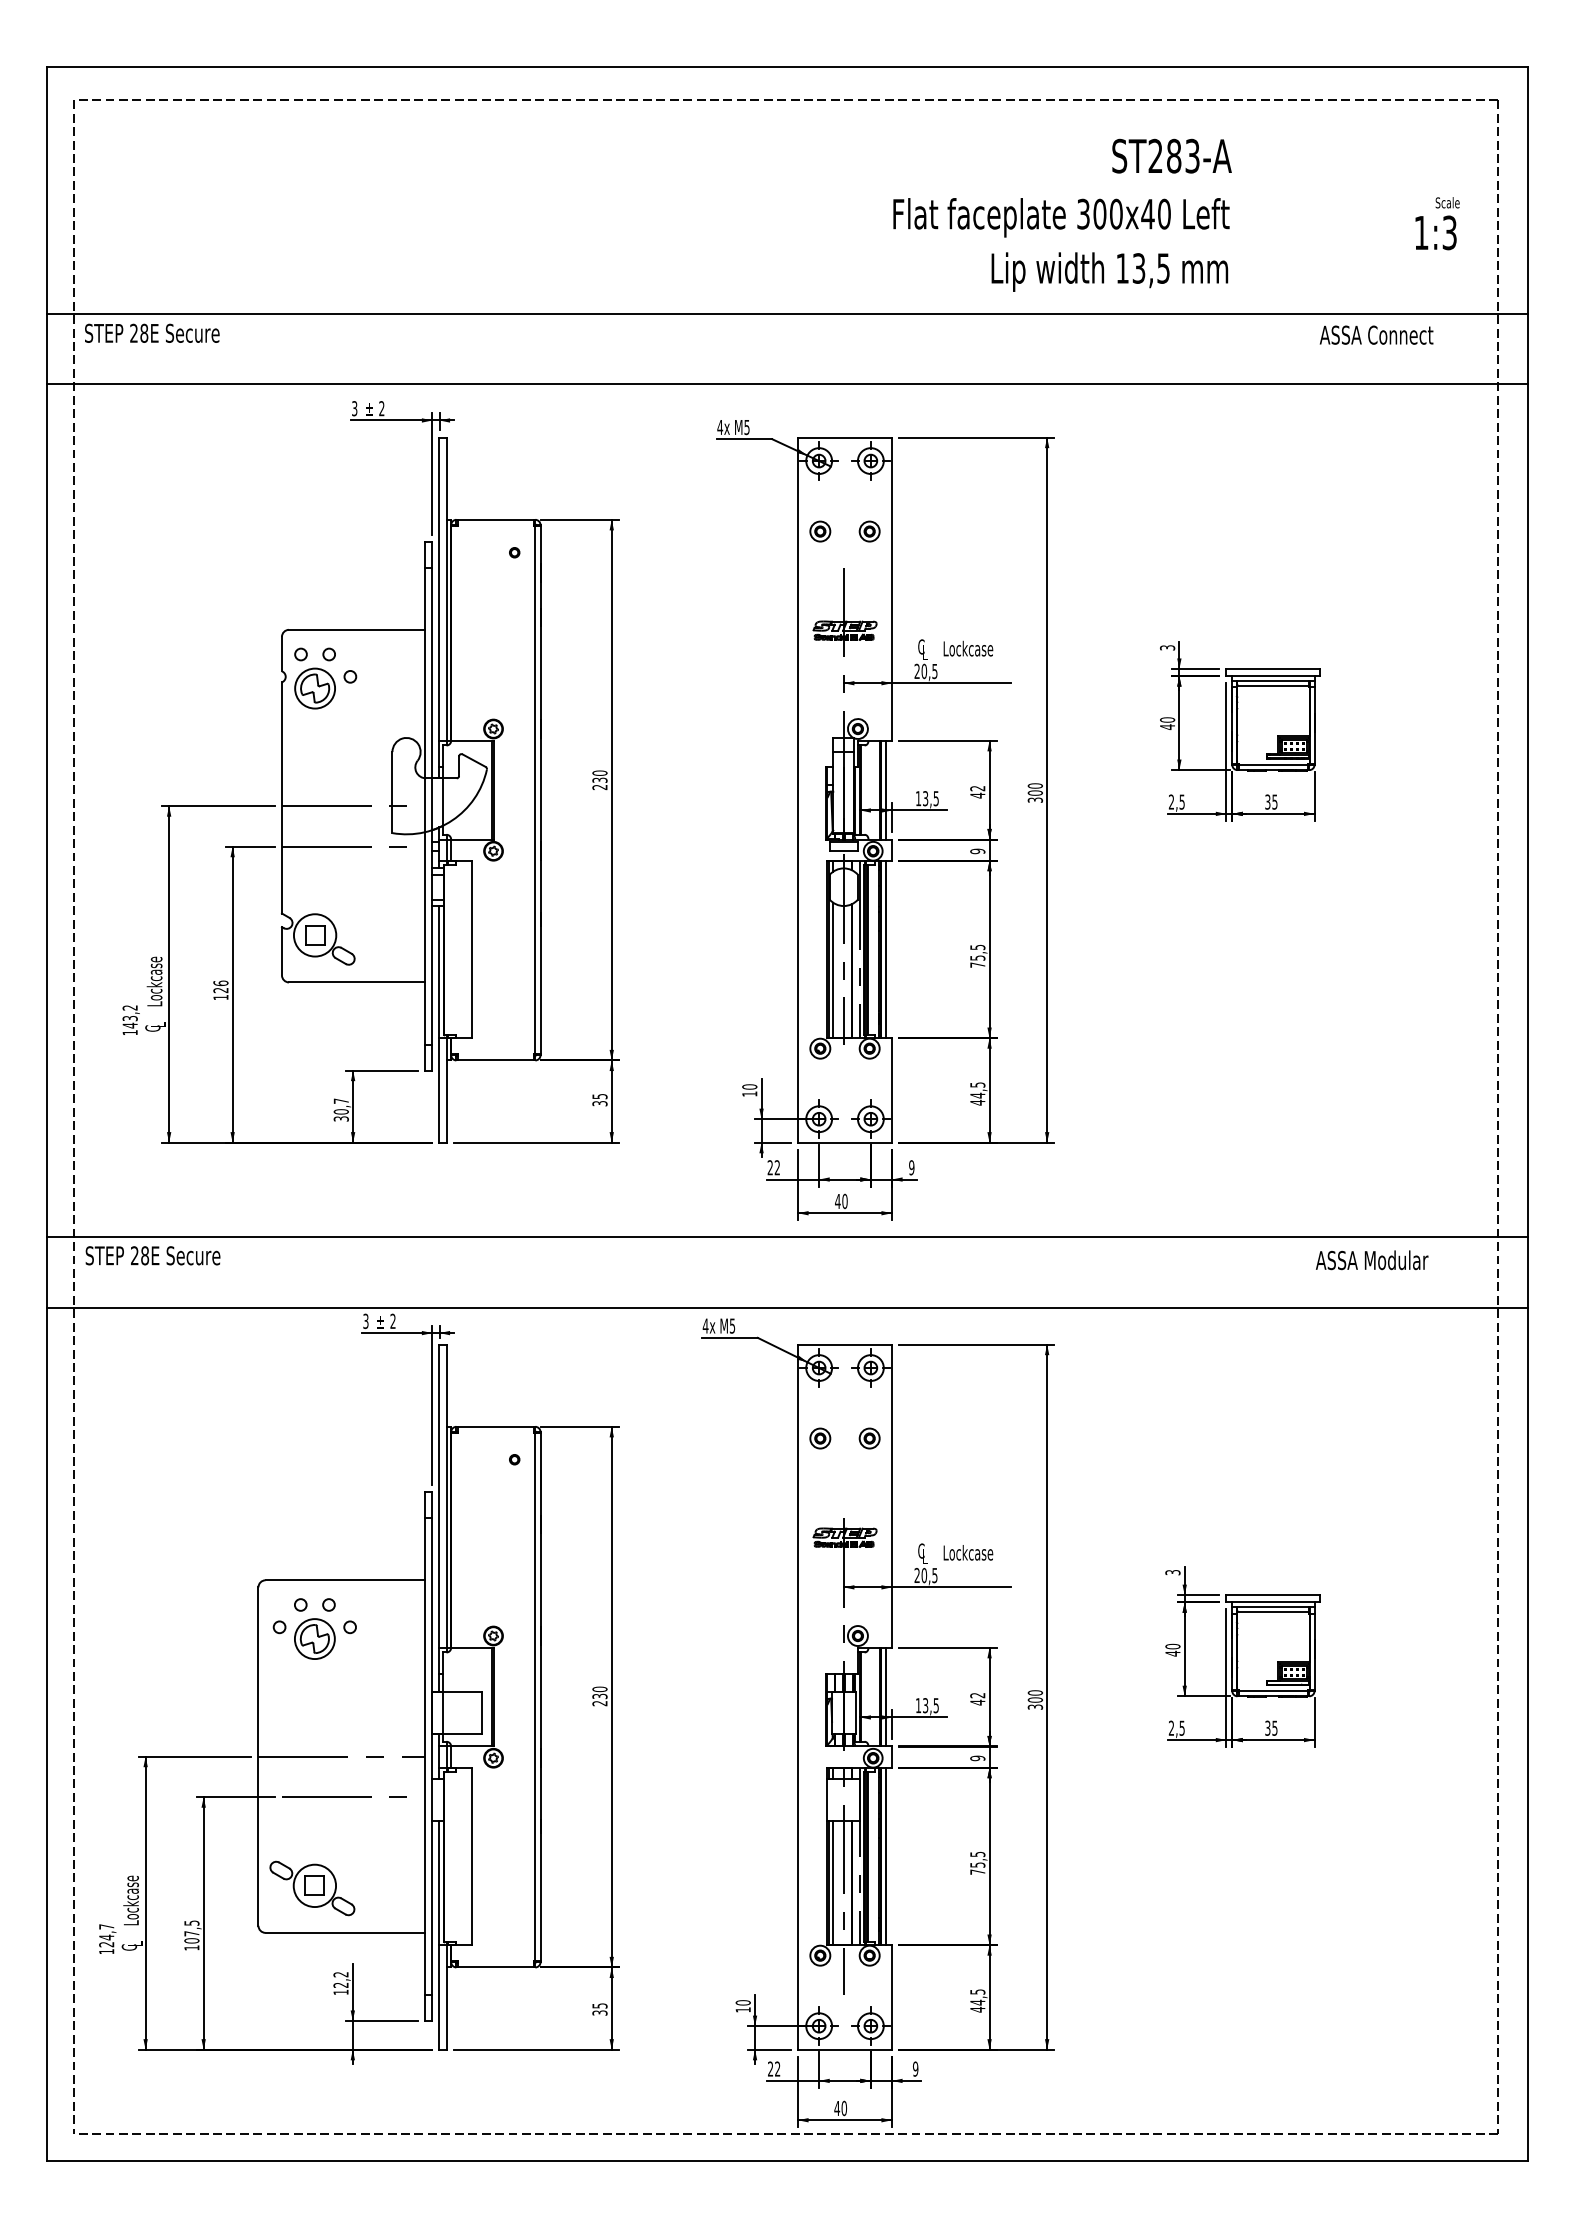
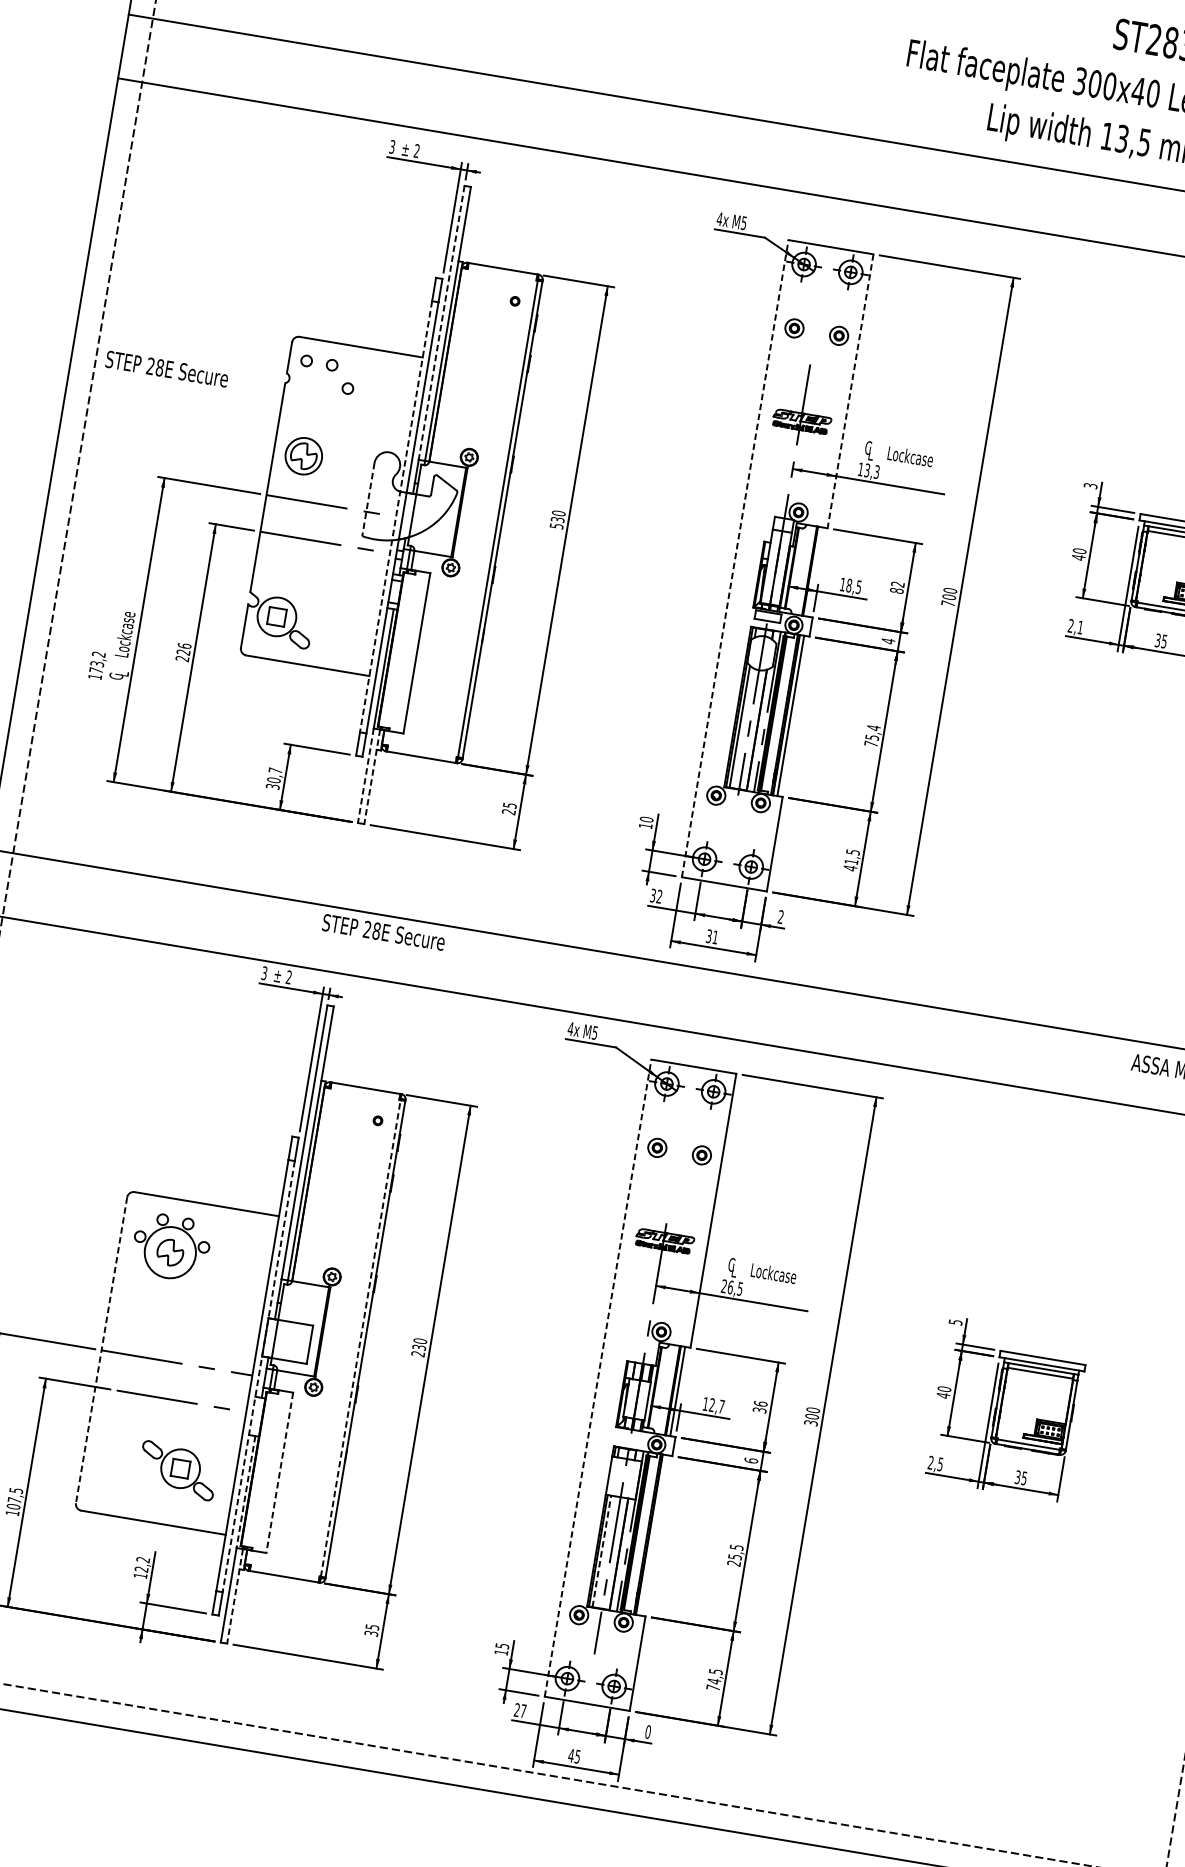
text: (152, 332) -> (167, 368), moved
line: (439, 589) -> (441, 323), solid -> dashed
line: (892, 589) -> (850, 391), solid -> dashed
text: (925, 671) -> (868, 470), 20,5 -> 13,3
part: (314, 688) -> (303, 456), moved
text: (599, 786) -> (556, 525), 230 -> 530
line: (886, 789) -> (815, 571), removed
line: (798, 790) -> (735, 559), solid -> dashed
line: (392, 792) -> (368, 499), solid -> dashed
text: (977, 795) -> (896, 590), 42 -> 82
text: (925, 798) -> (849, 585), 13,5 -> 18,5
text: (1035, 799) -> (948, 603), 300 -> 700
text: (1181, 801) -> (1080, 626), 2,5 -> 2,1
line: (425, 806) -> (396, 517), solid -> dashed
text: (977, 851) -> (888, 641), 9 -> 4
text: (977, 947) -> (873, 727), 75,5 -> 75,4
text: (220, 997) -> (182, 658), 126 -> 226
text: (129, 1025) -> (95, 670), 143,2 -> 173,2
line: (439, 1090) -> (365, 775), solid -> dashed
line: (446, 1090) -> (372, 776), solid -> dashed
text: (977, 1095) -> (851, 861), 44,5 -> 41,5
text: (599, 1103) -> (508, 811), 35 -> 25
text: (769, 1167) -> (652, 895), 22 -> 32
text: (911, 1167) -> (780, 916), 9 -> 2
text: (841, 1201) -> (712, 936), 40 -> 31
text: (152, 1255) -> (383, 932), moved
text: (1172, 1572) -> (955, 1322), 3 -> 5
text: (924, 1575) -> (730, 1287), 20,5 -> 26,5
circle: (314, 1639) -> (169, 1253), size x1.4
line: (535, 1697) -> (360, 1338), solid -> dashed
line: (798, 1697) -> (598, 1378), solid -> dashed
text: (977, 1698) -> (760, 1406), 42 -> 36
text: (930, 1705) -> (716, 1405), 13,5 -> 12,7
line: (432, 1756) -> (258, 1376), solid -> dashed
line: (258, 1757) -> (101, 1351), solid -> dashed
text: (977, 1758) -> (750, 1460), 9 -> 6
line: (472, 1856) -> (279, 1472), solid -> dashed
line: (886, 1856) -> (653, 1535), removed
text: (977, 1871) -> (733, 1562), 75,5 -> 25,5
line: (833, 1882) -> (602, 1551), solid -> dashed
line: (439, 1883) -> (245, 1492), solid -> dashed
part: (312, 1888) -> (178, 1470), moved
line: (446, 1997) -> (235, 1596), solid -> dashed
text: (742, 2002) -> (501, 1645), 10 -> 15
text: (977, 2009) -> (713, 1687), 44,5 -> 74,5
text: (777, 2068) -> (523, 1710), 22 -> 27
text: (915, 2068) -> (648, 1731), 9 -> 0
text: (844, 2108) -> (577, 1756), 40 -> 45

